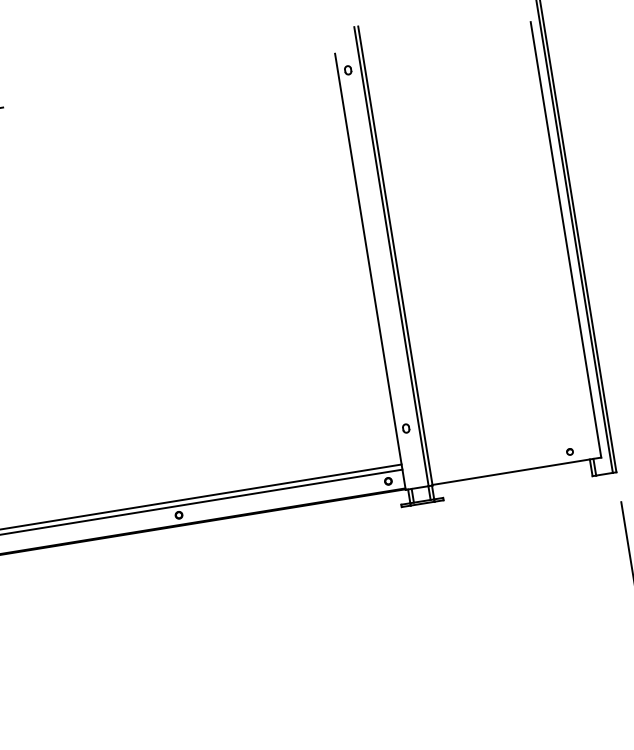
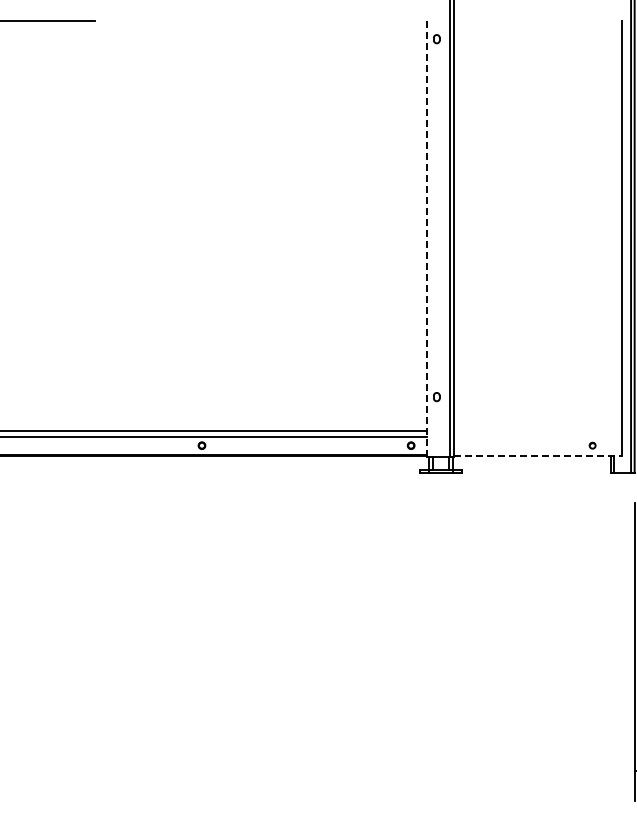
line: (370, 271) -> (426, 238), solid -> dashed
line: (517, 471) -> (538, 456), solid -> dashed

